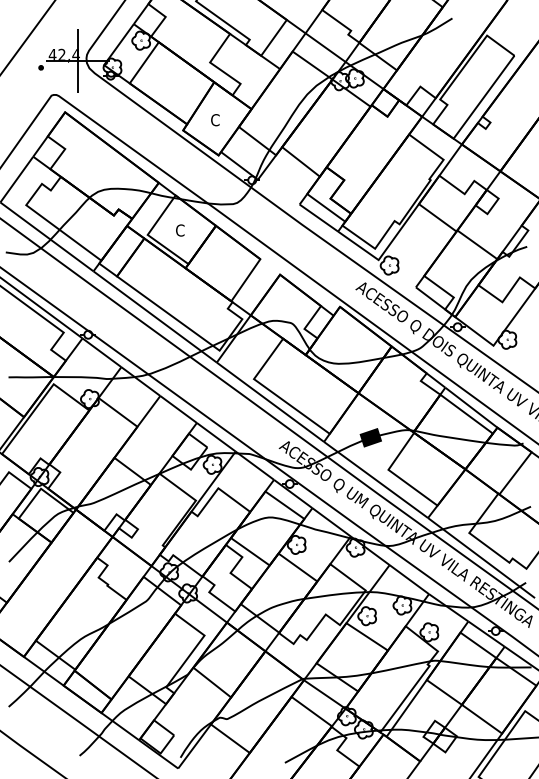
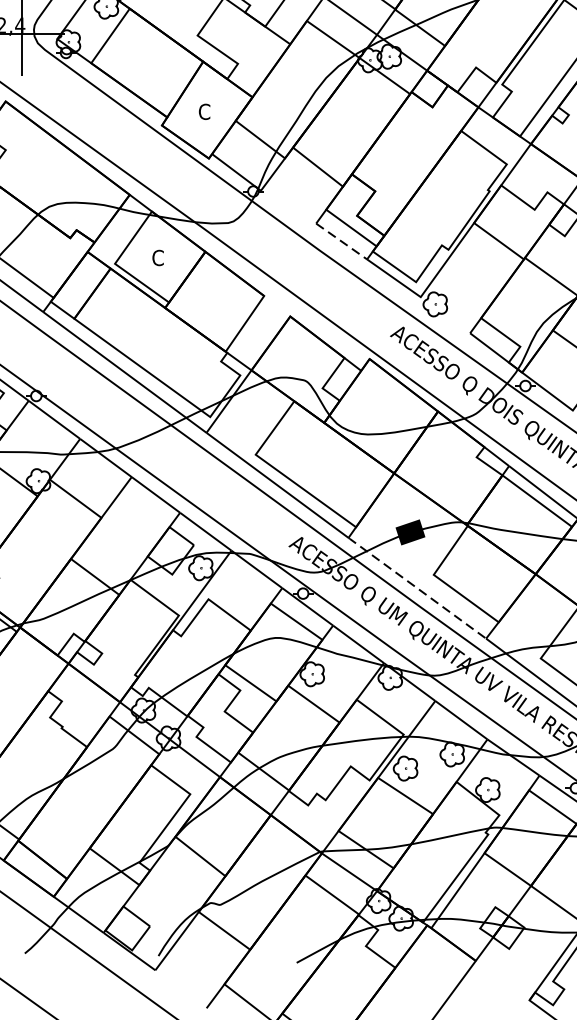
line: (318, 218) -> (341, 242), solid -> dashed
line: (375, 479) -> (416, 587), solid -> dashed

